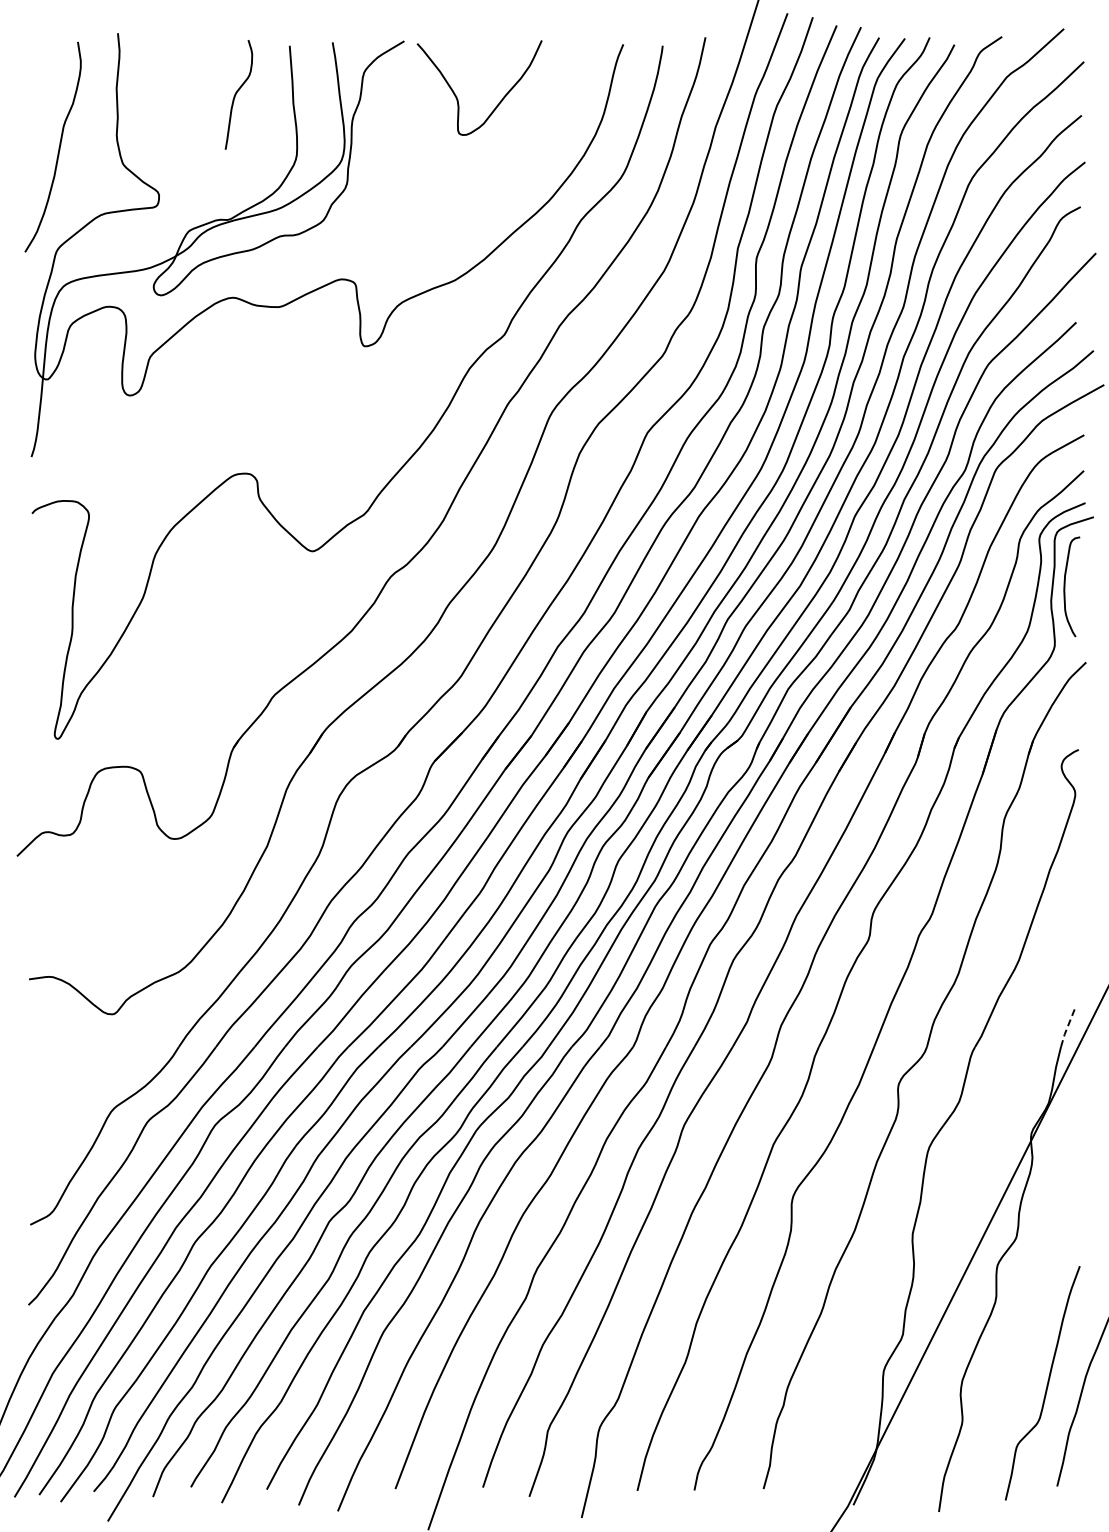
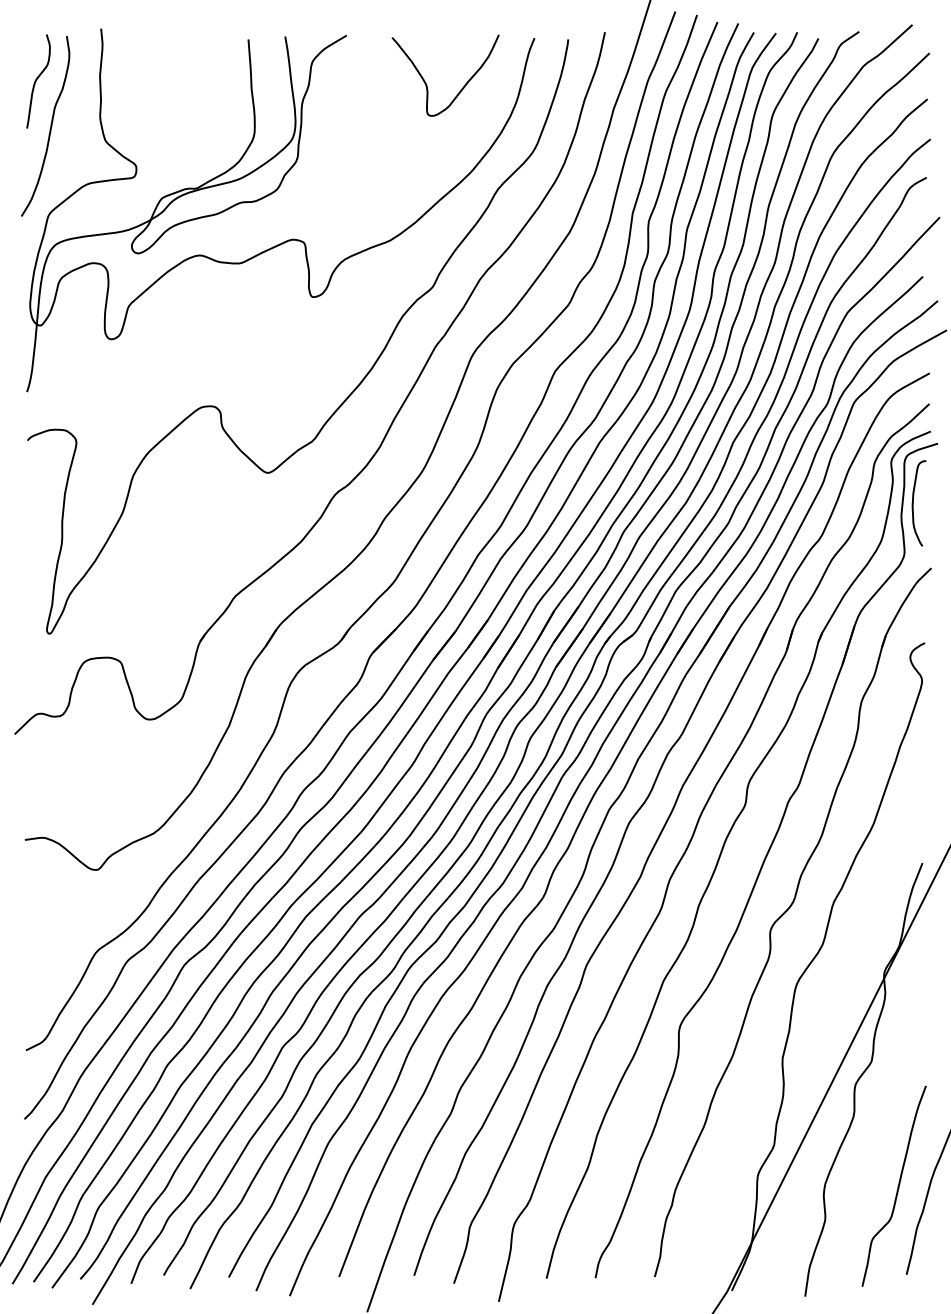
curve: (237, 93) -> (37, 80), moved
curve: (457, 97) -> (426, 83), moved
line: (1067, 1027) -> (915, 881), dashed -> solid

